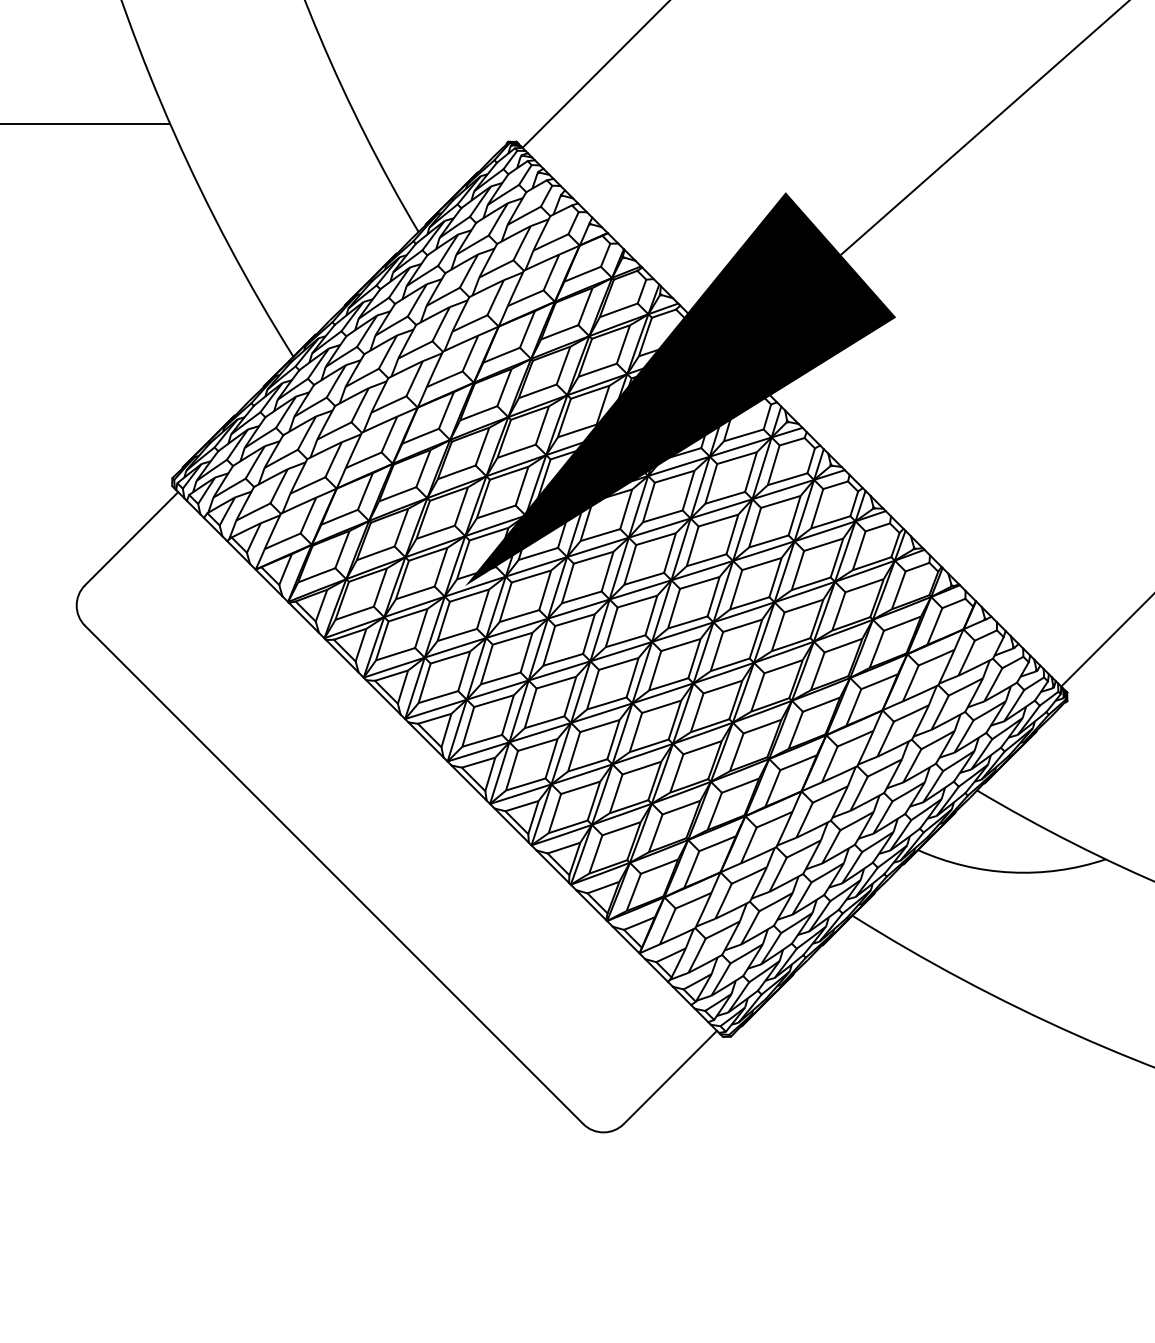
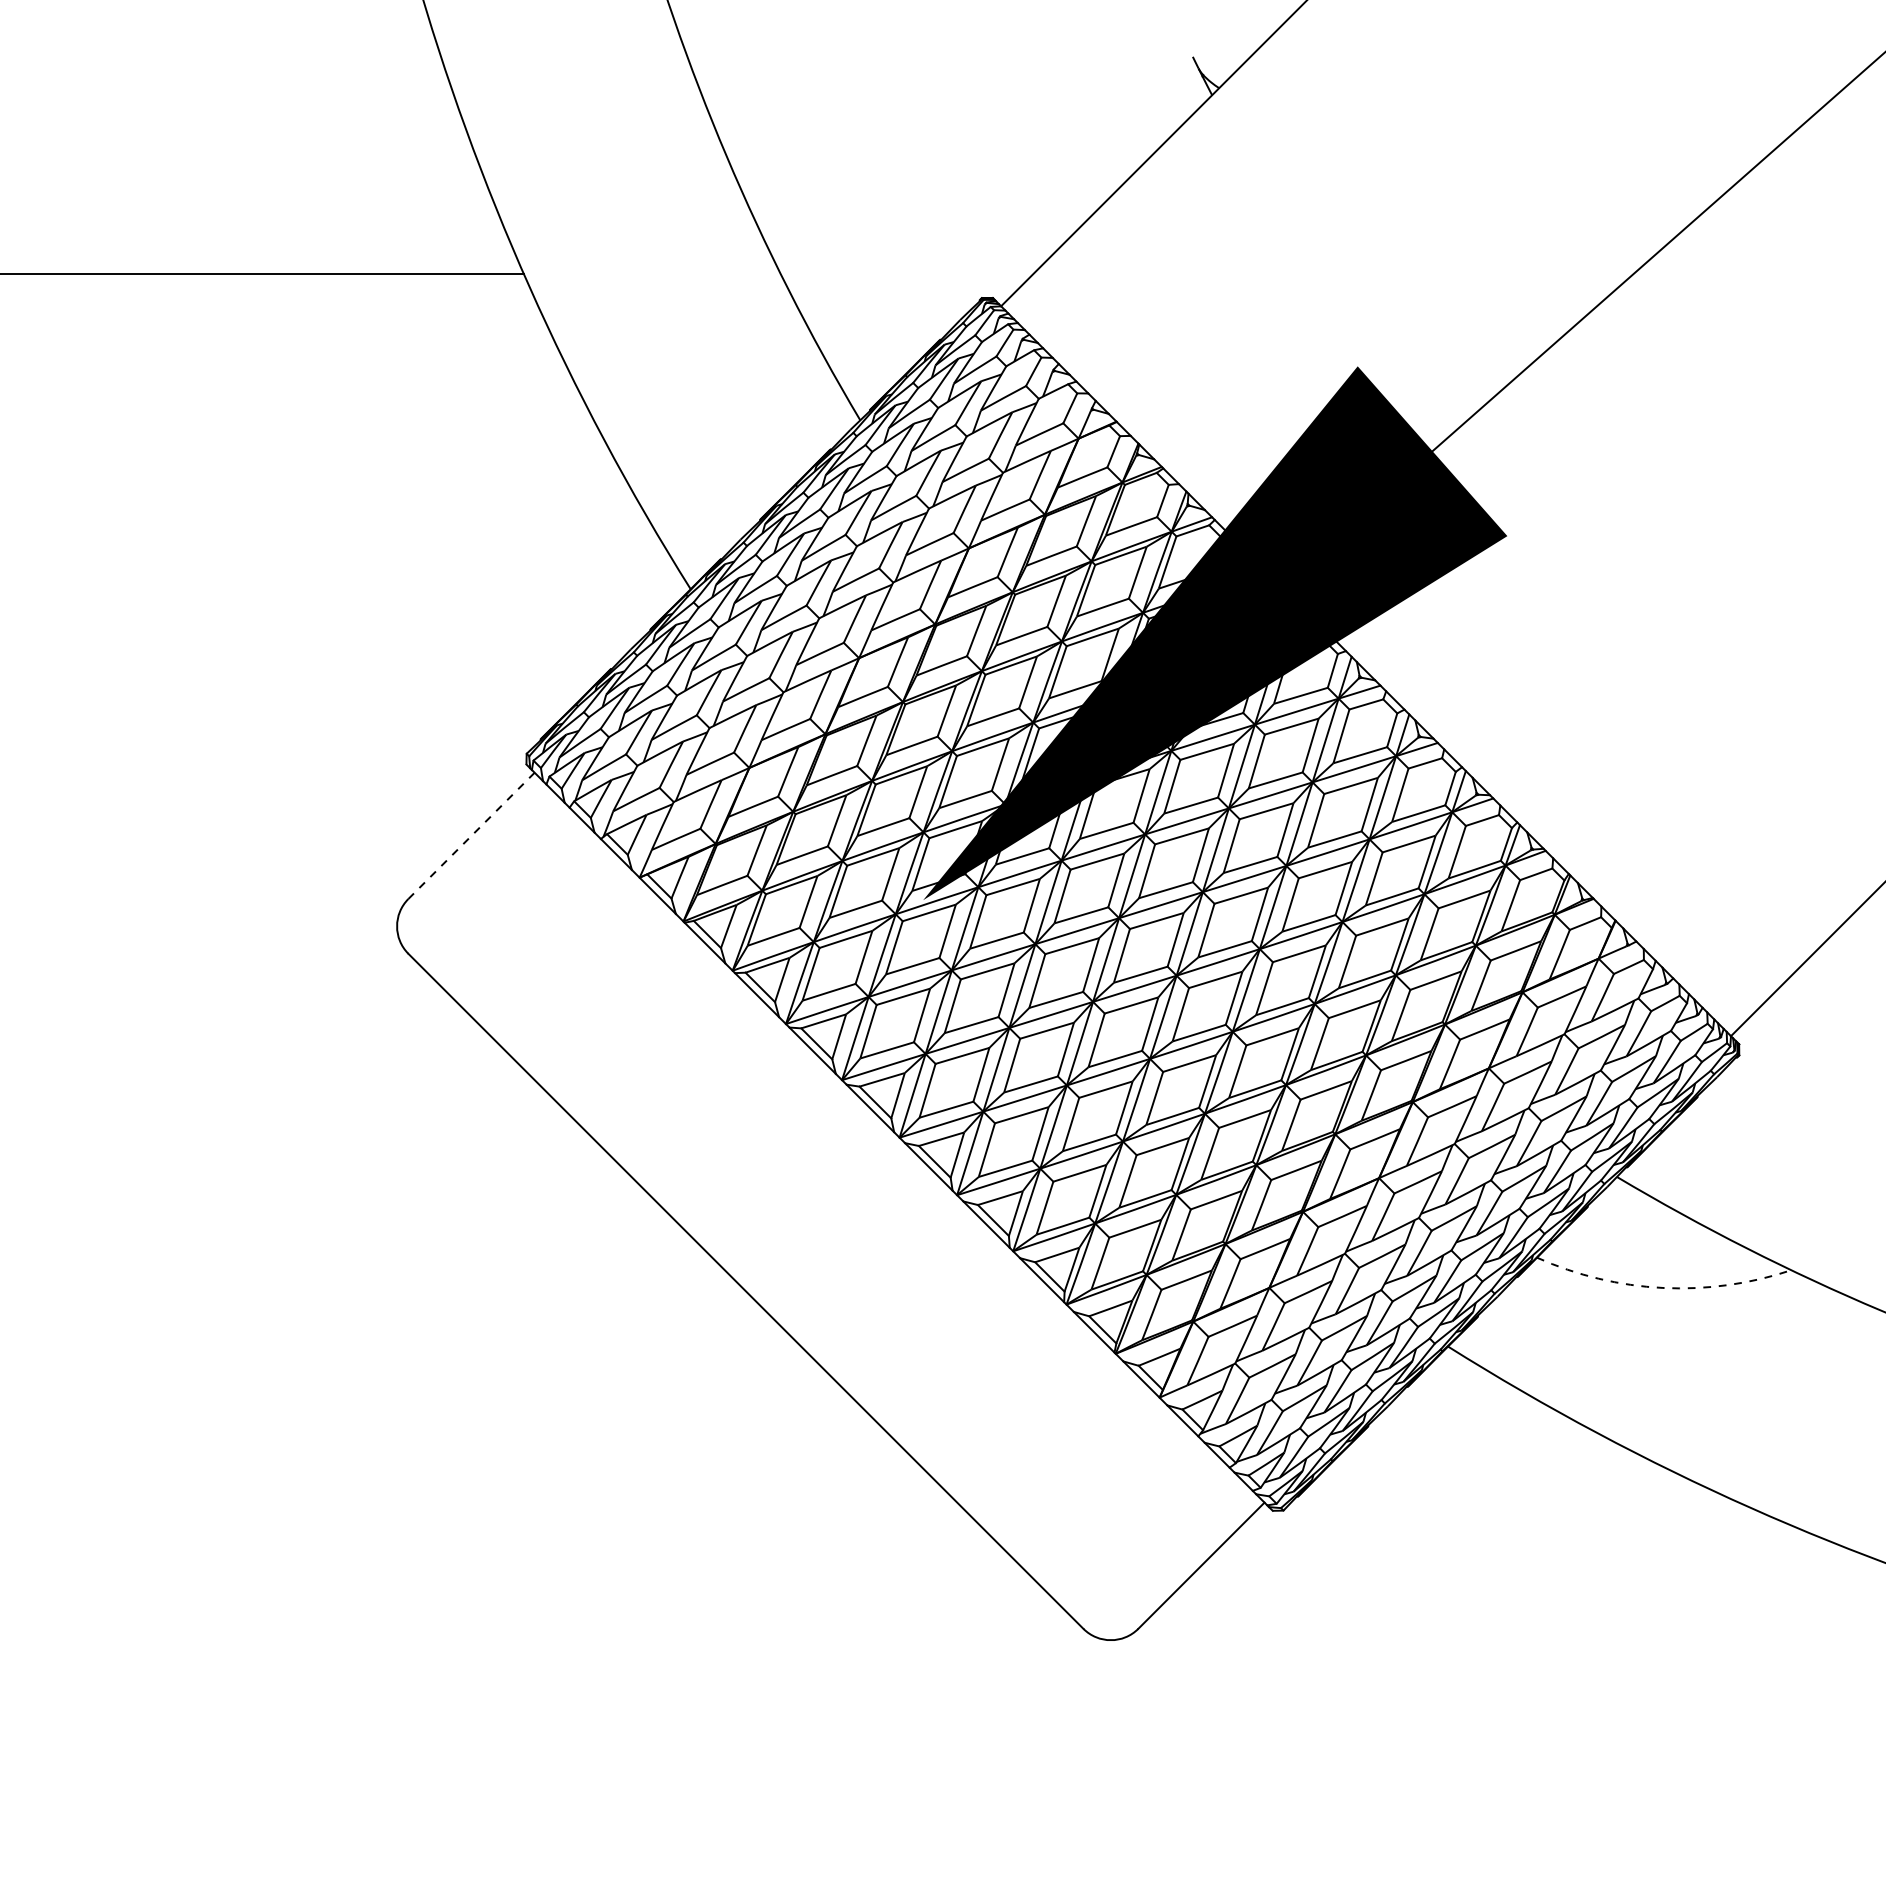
line: (131, 539) -> (471, 836), solid -> dashed
arc: (1010, 872) -> (1662, 1287), solid -> dashed

